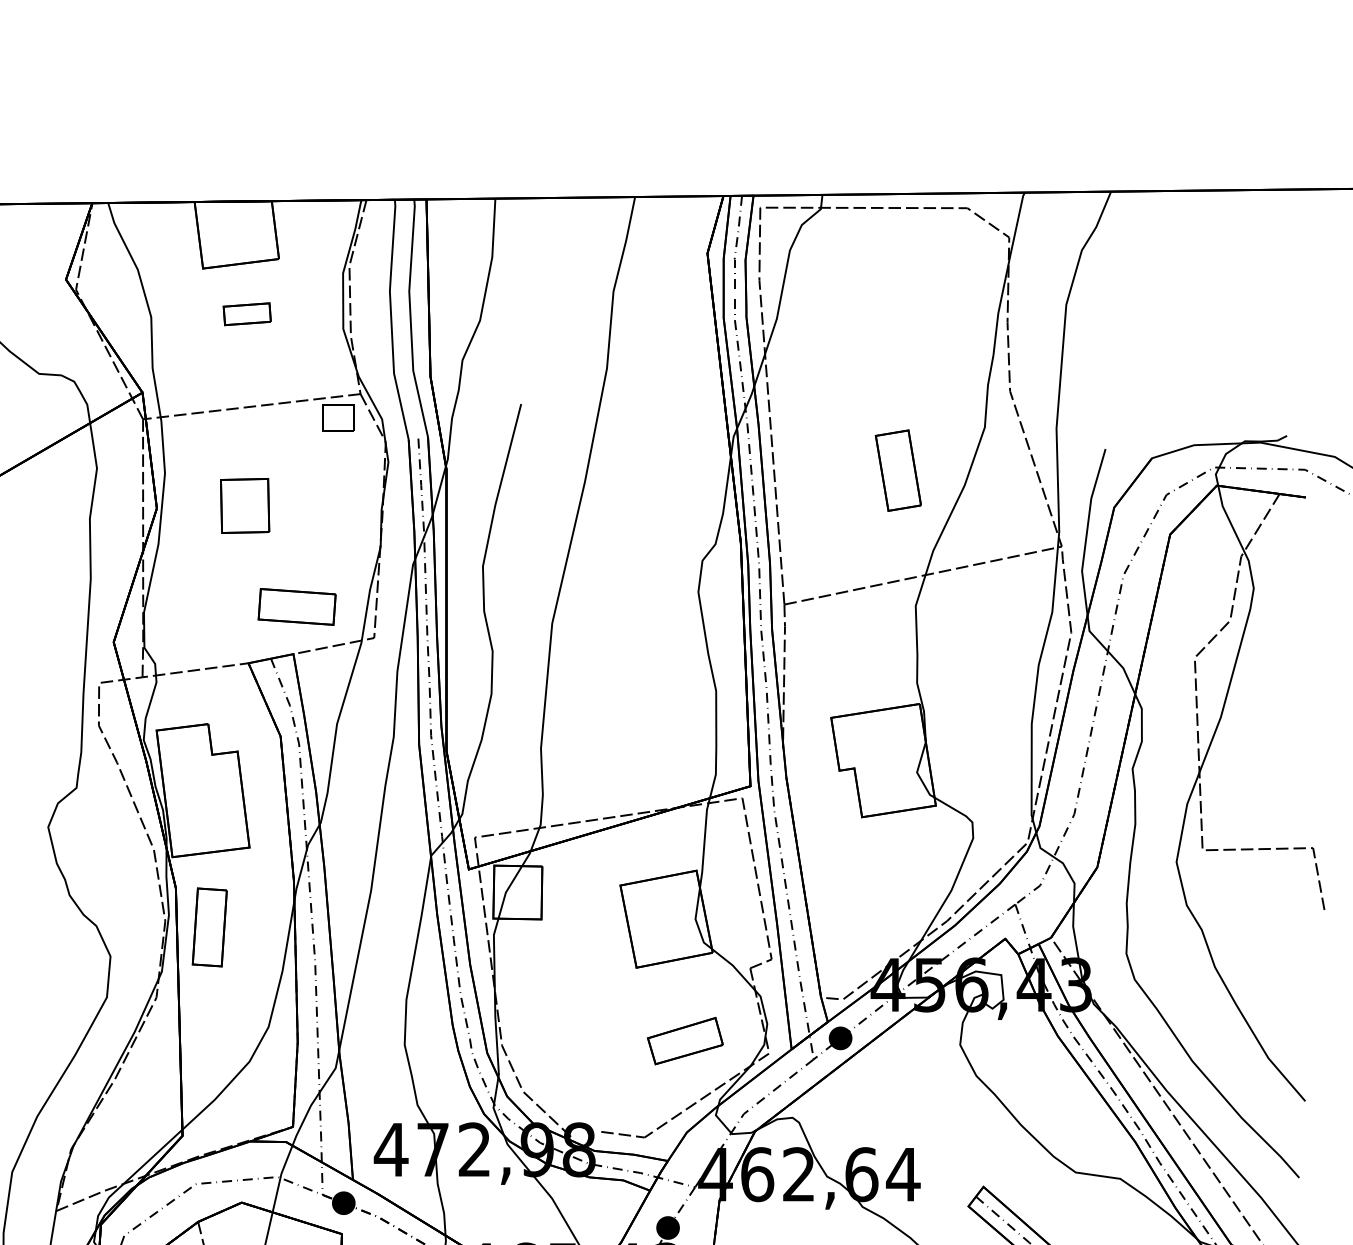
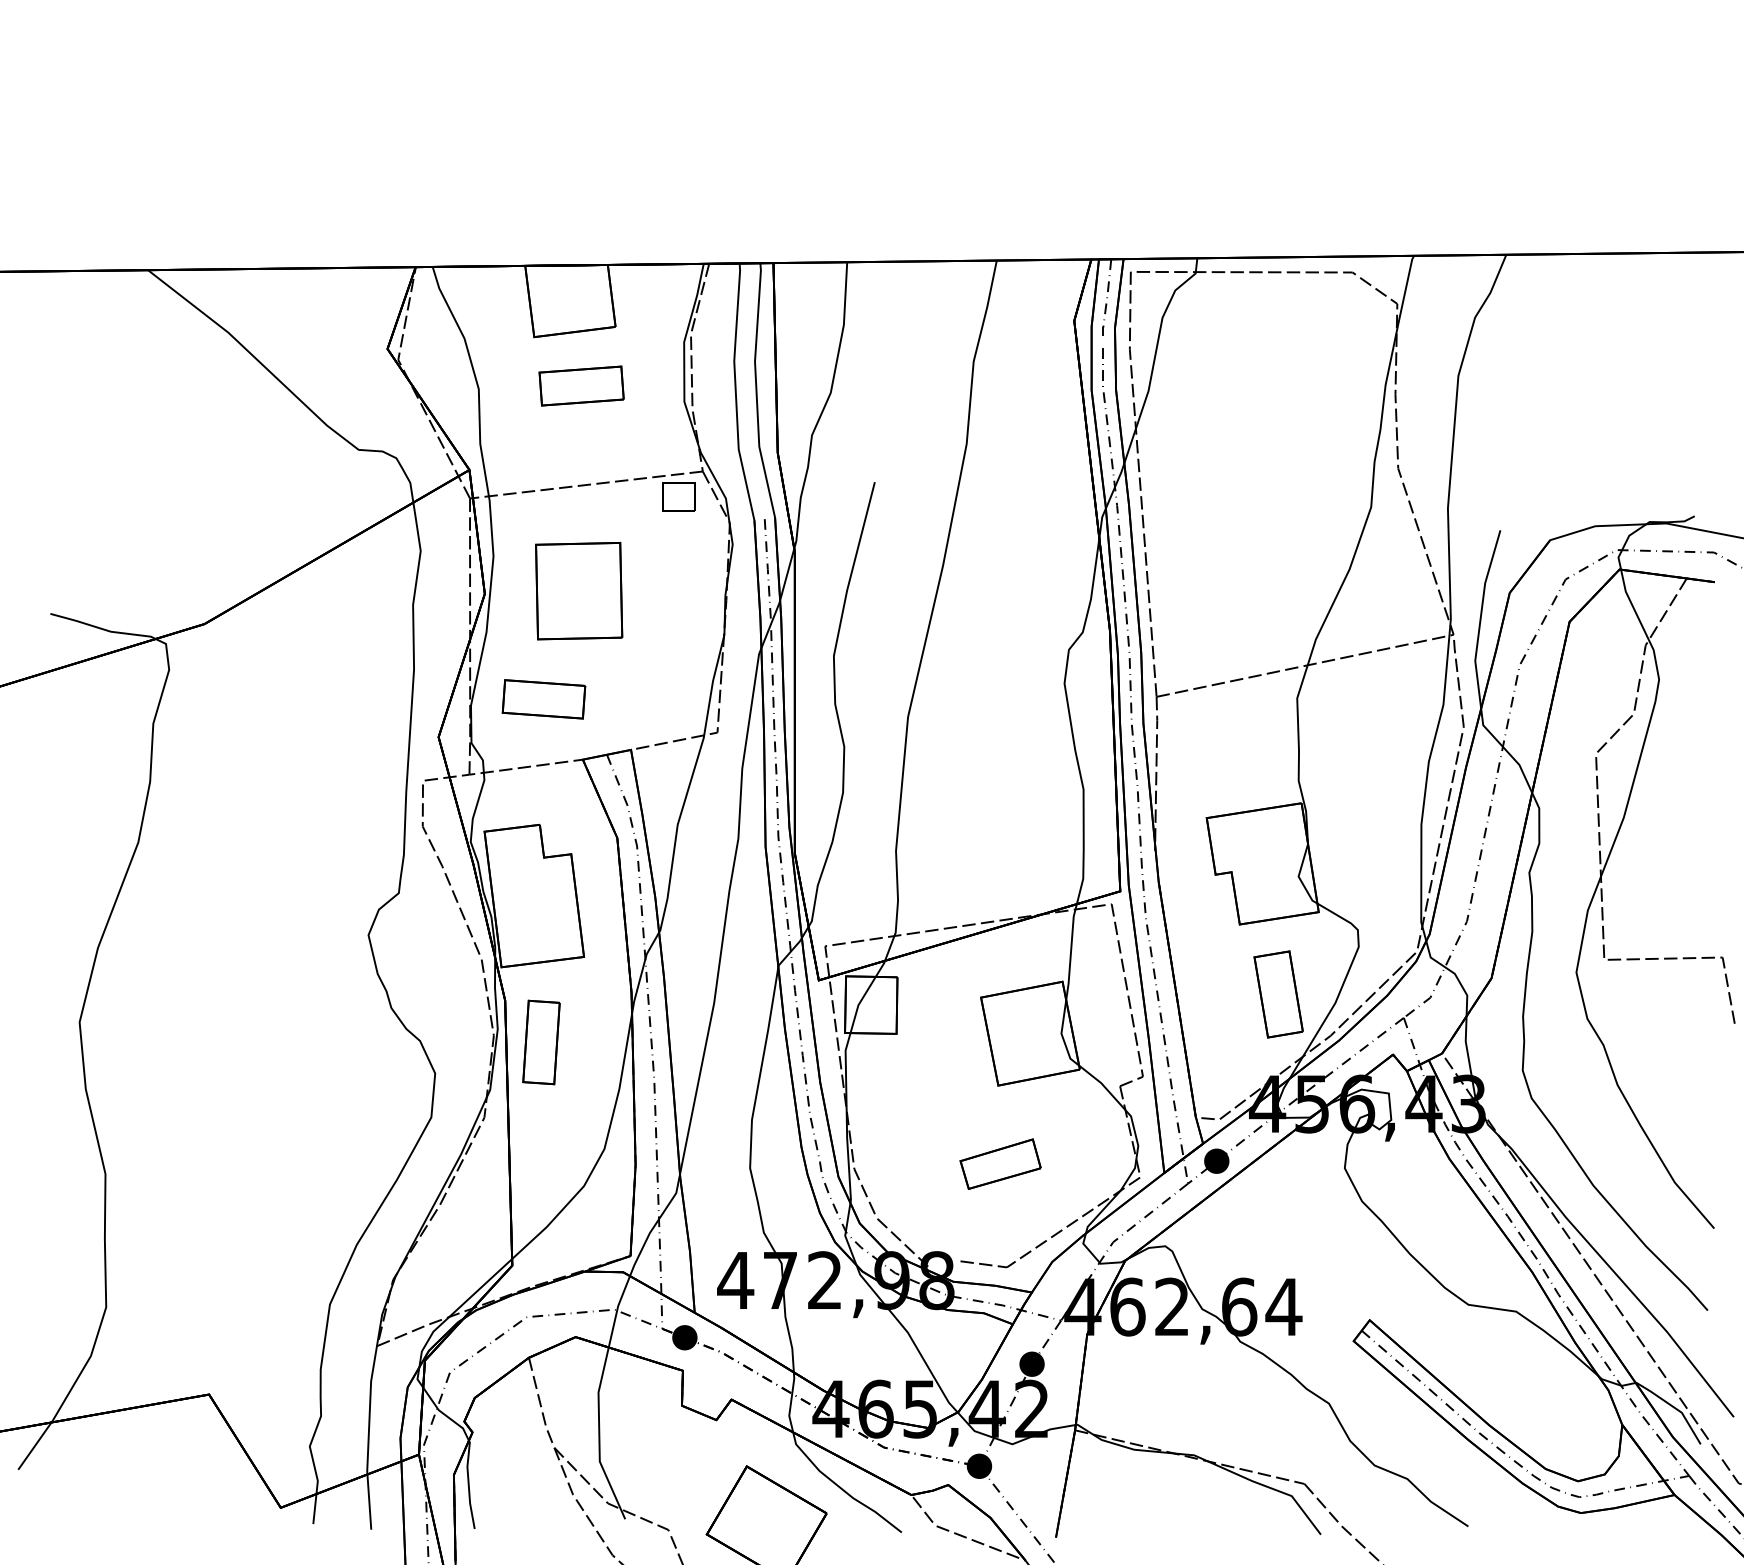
part: (247, 313) -> (581, 385), size x1.67
part: (898, 470) -> (1278, 994), moved
part: (245, 506) -> (579, 591), size x1.67
part: (296, 607) -> (543, 699), moved
part: (685, 1040) -> (1000, 1163), moved

